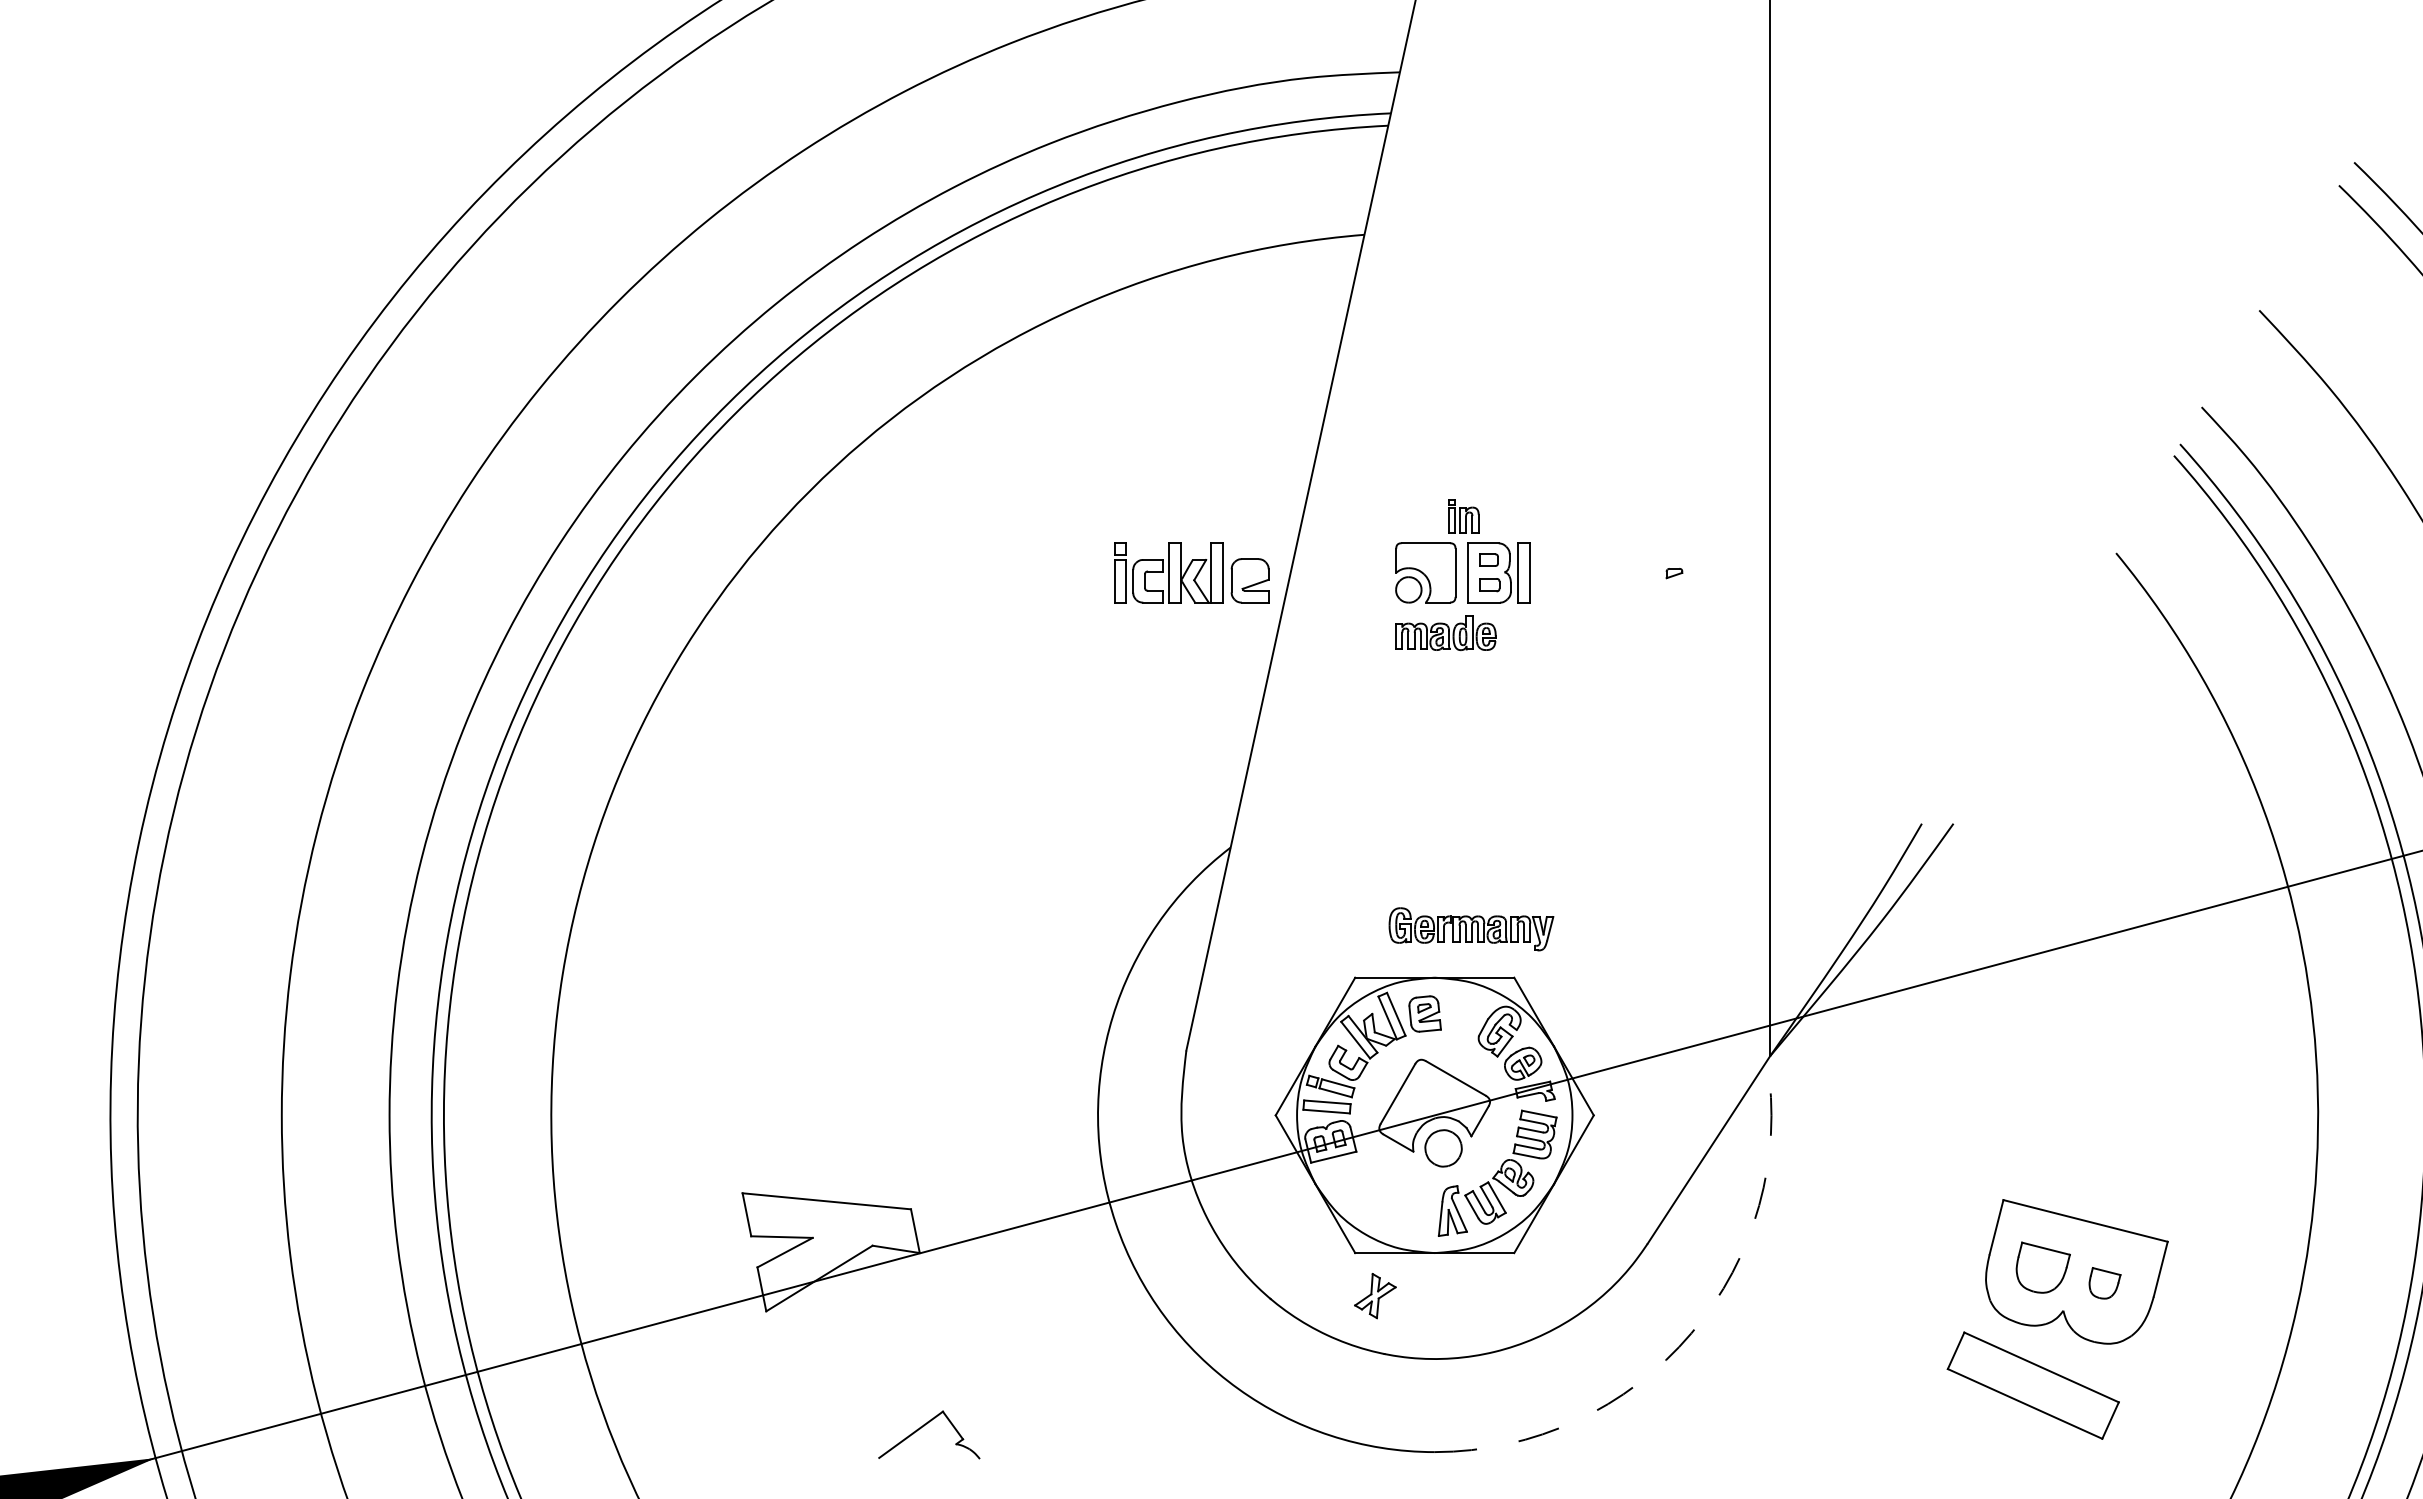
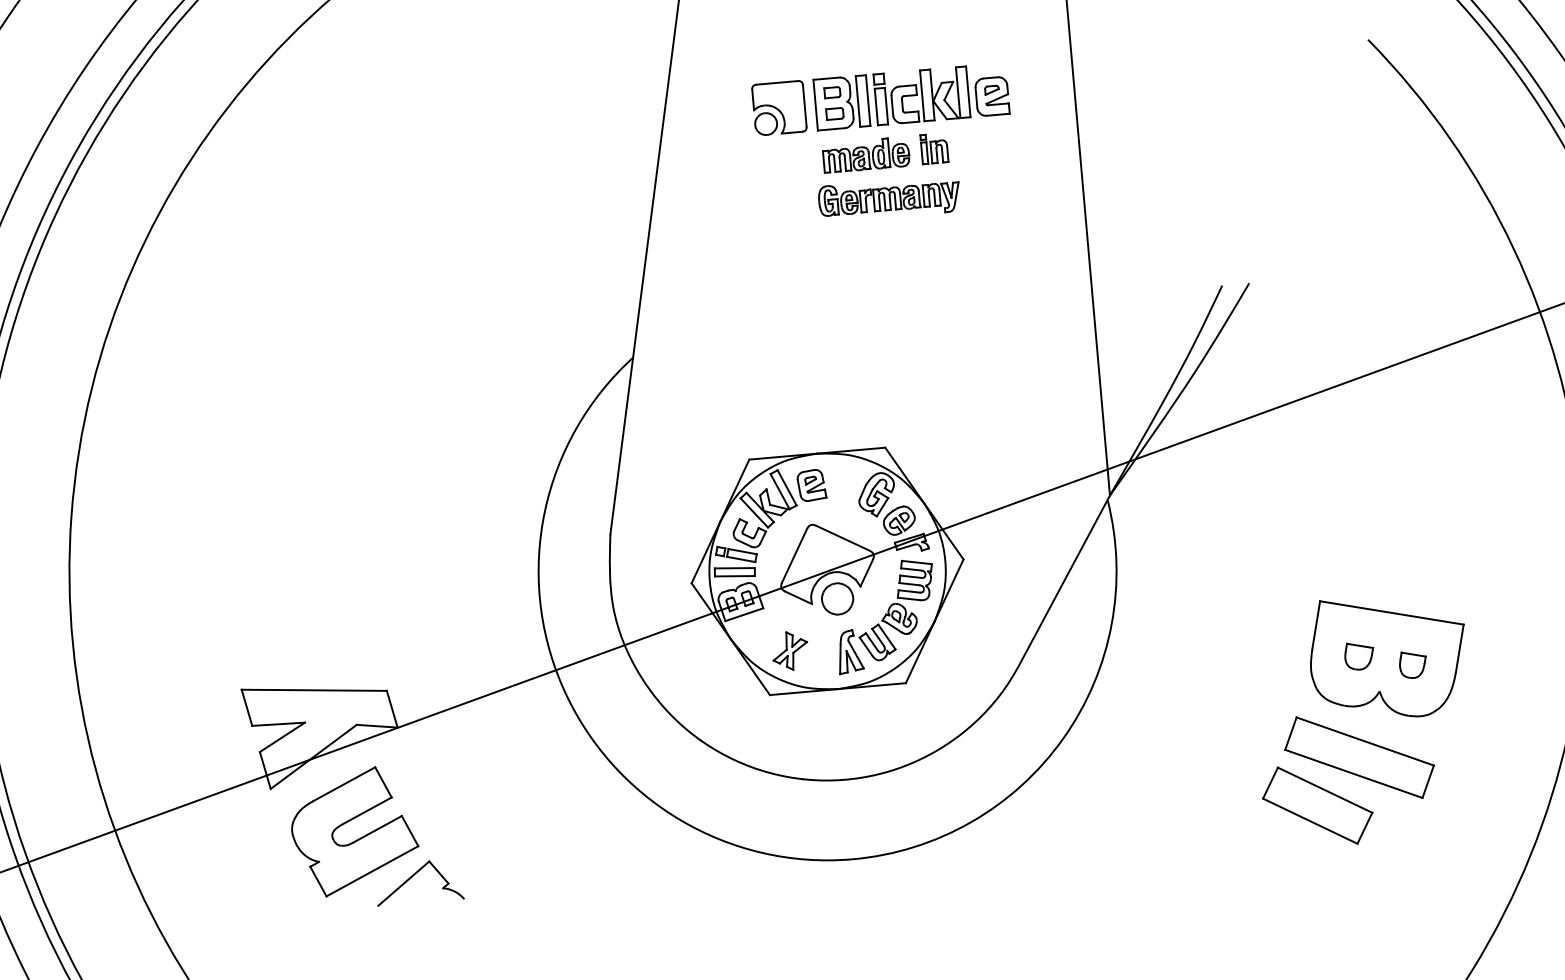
part: (1463, 516) -> (934, 148), moved
part: (1191, 572) -> (941, 93), moved
part: (1445, 632) -> (865, 154), moved
part: (1471, 929) -> (889, 199), moved
part: (2043, 1267) -> (1359, 655), size x0.62
part: (1375, 1296) -> (790, 651), moved
arc: (1691, 1333) -> (1063, 738), dashed -> solid
part: (861, 1378) -> (357, 839), added
part: (1979, 1436) -> (1317, 805), added

